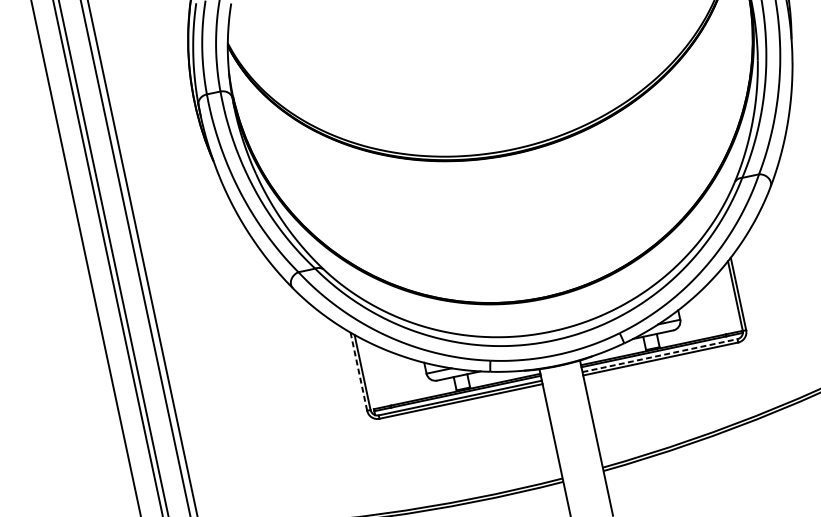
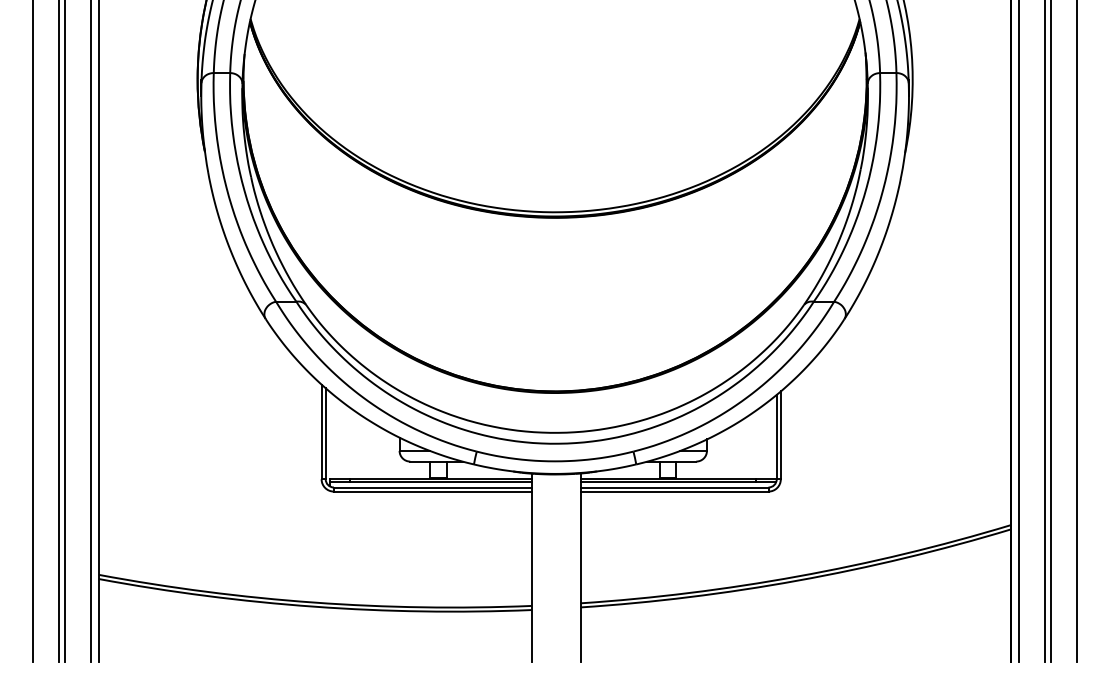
line: (659, 355) -> (674, 487), dashed -> solid
line: (358, 371) -> (321, 431), dashed -> solid

